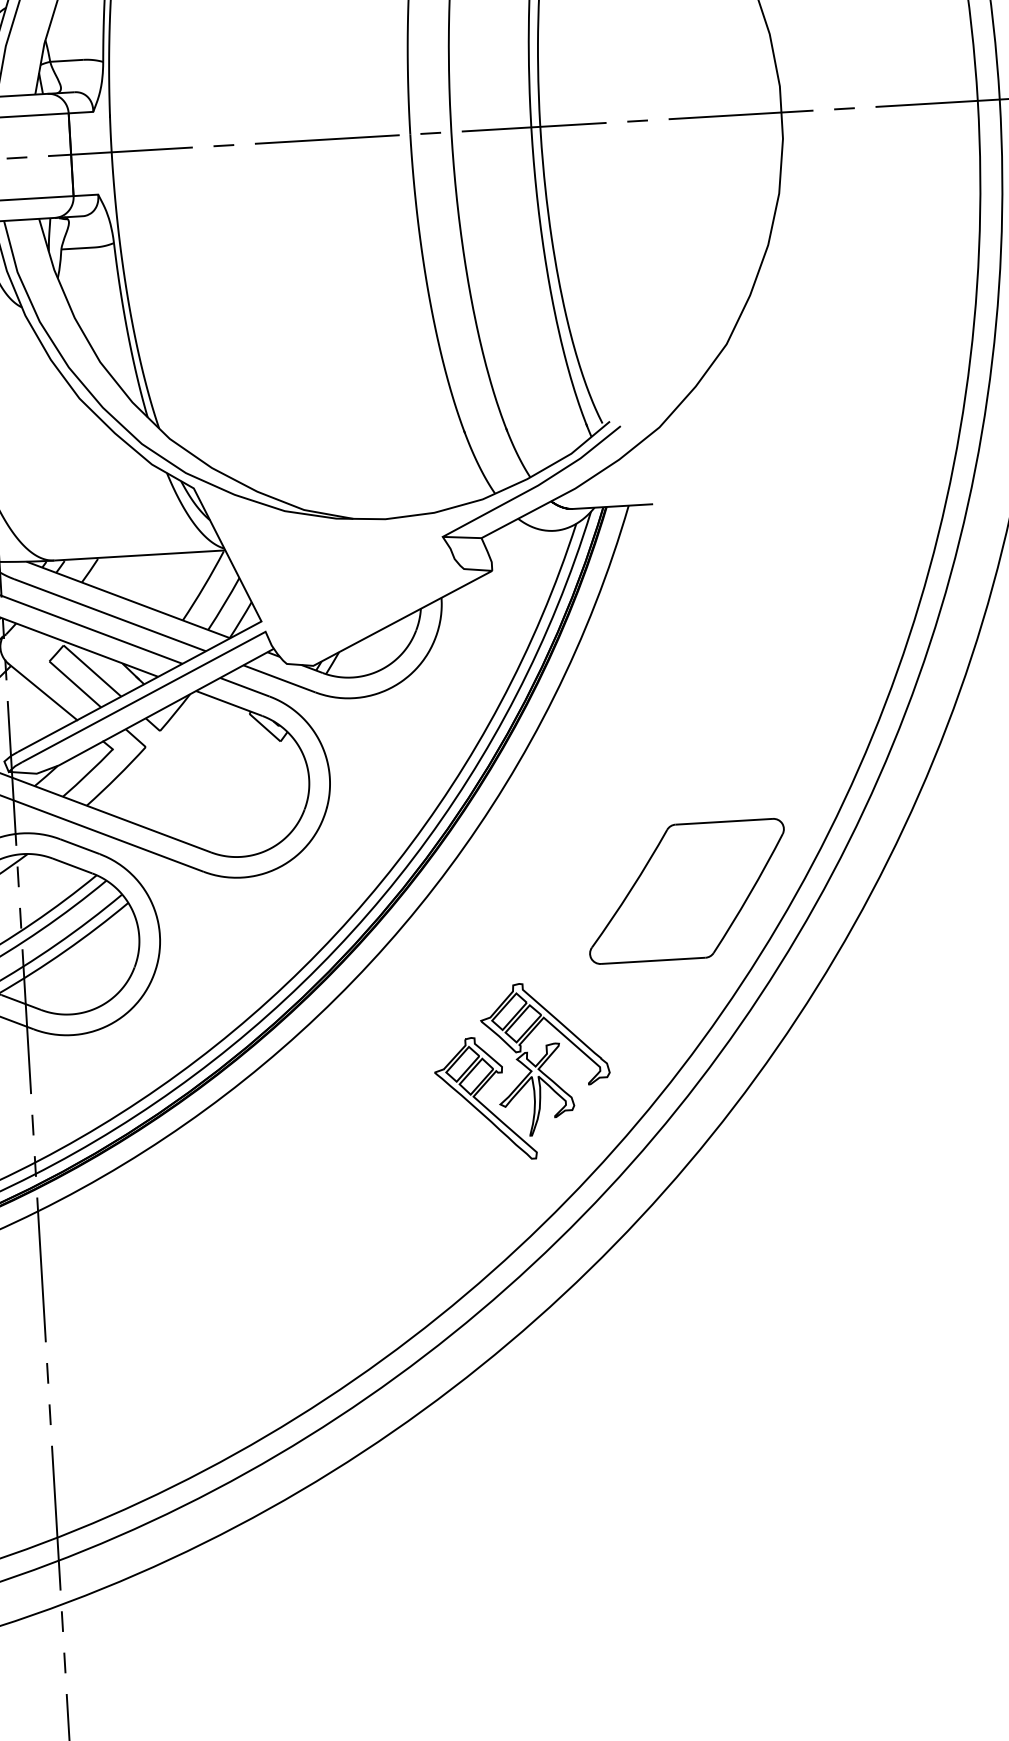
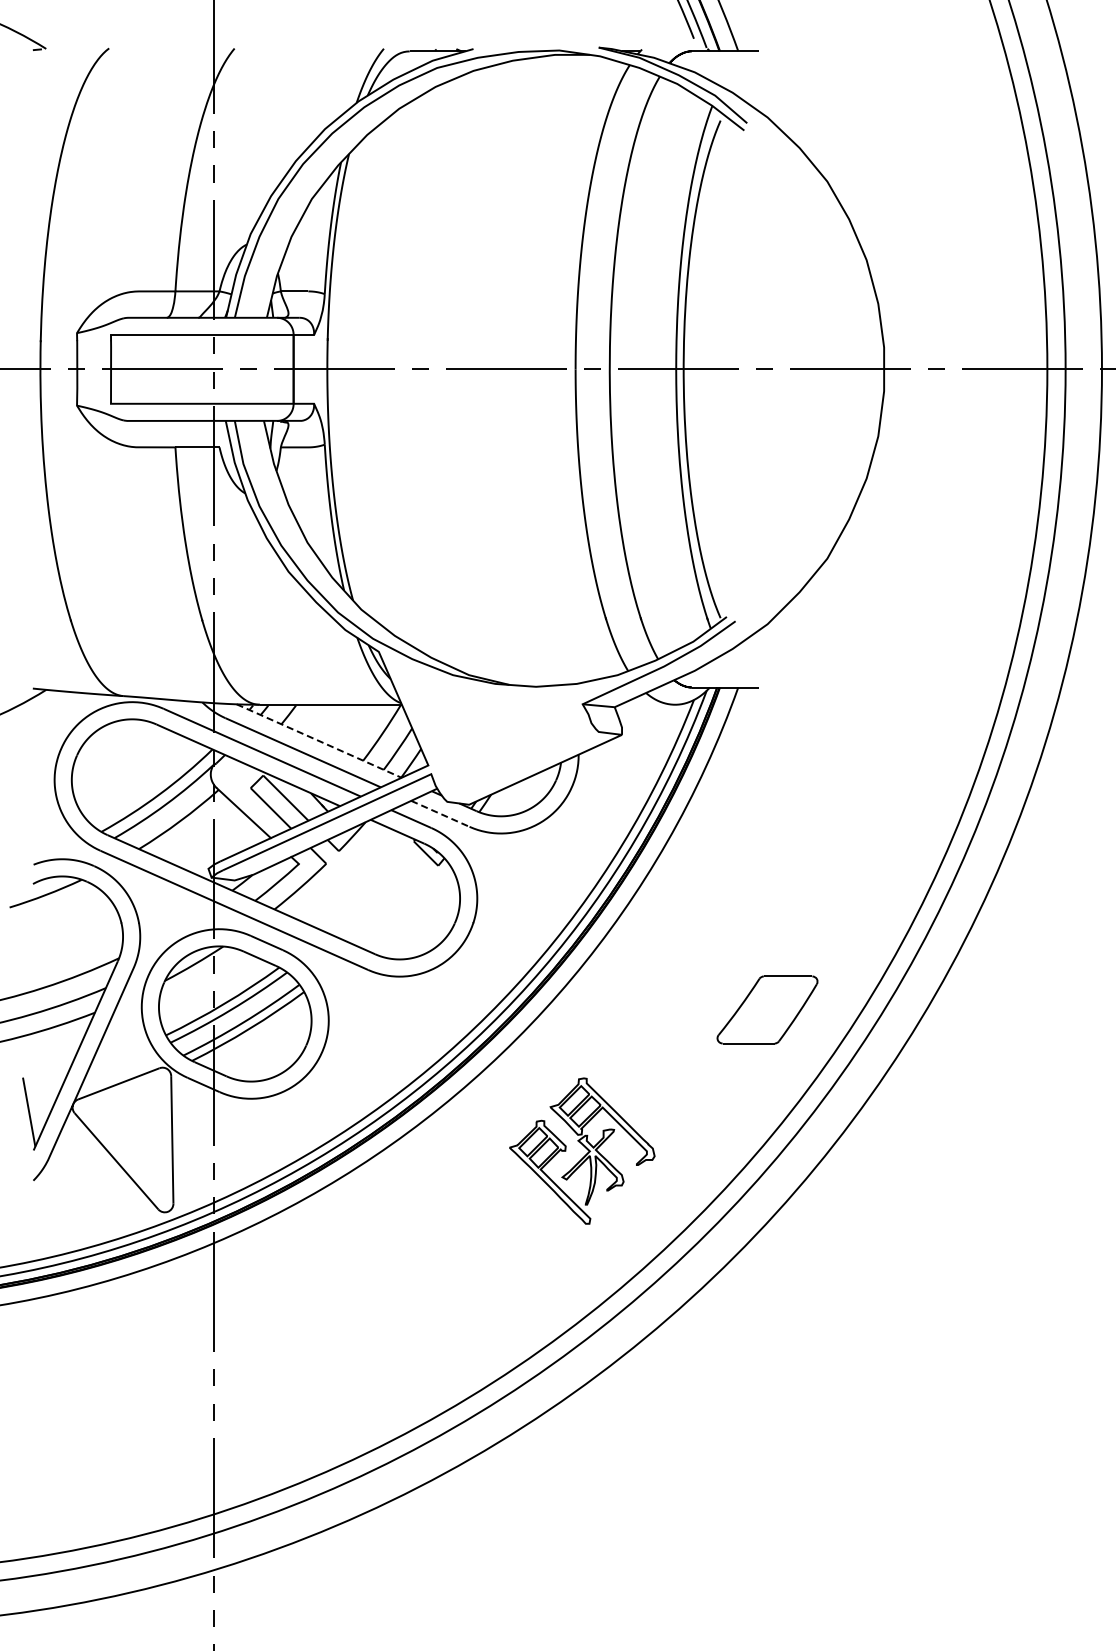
line: (128, 600) -> (319, 741), solid -> dashed
line: (279, 678) -> (440, 813), solid -> dashed
part: (686, 890) -> (767, 1009), size x0.6
part: (522, 1070) -> (582, 1150), moved

